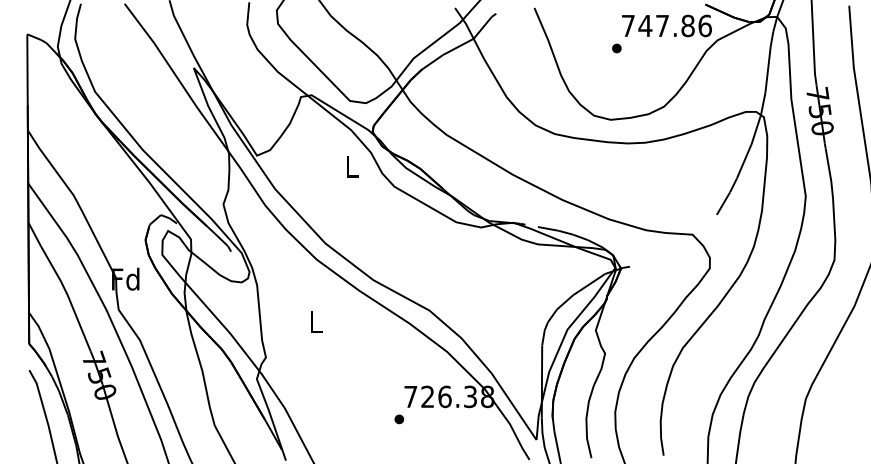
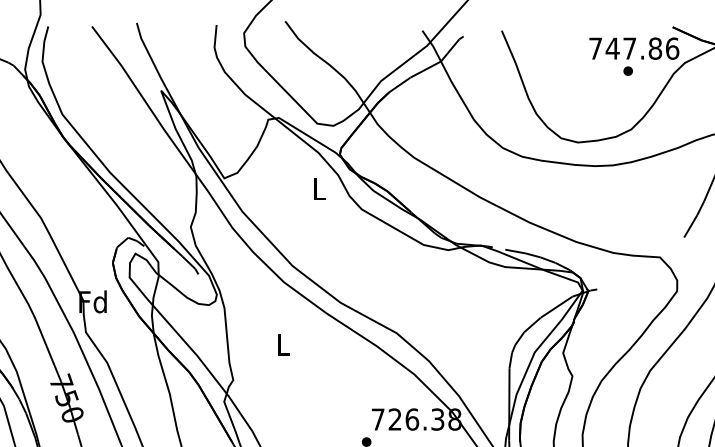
part: (616, 48) -> (627, 71), moved

